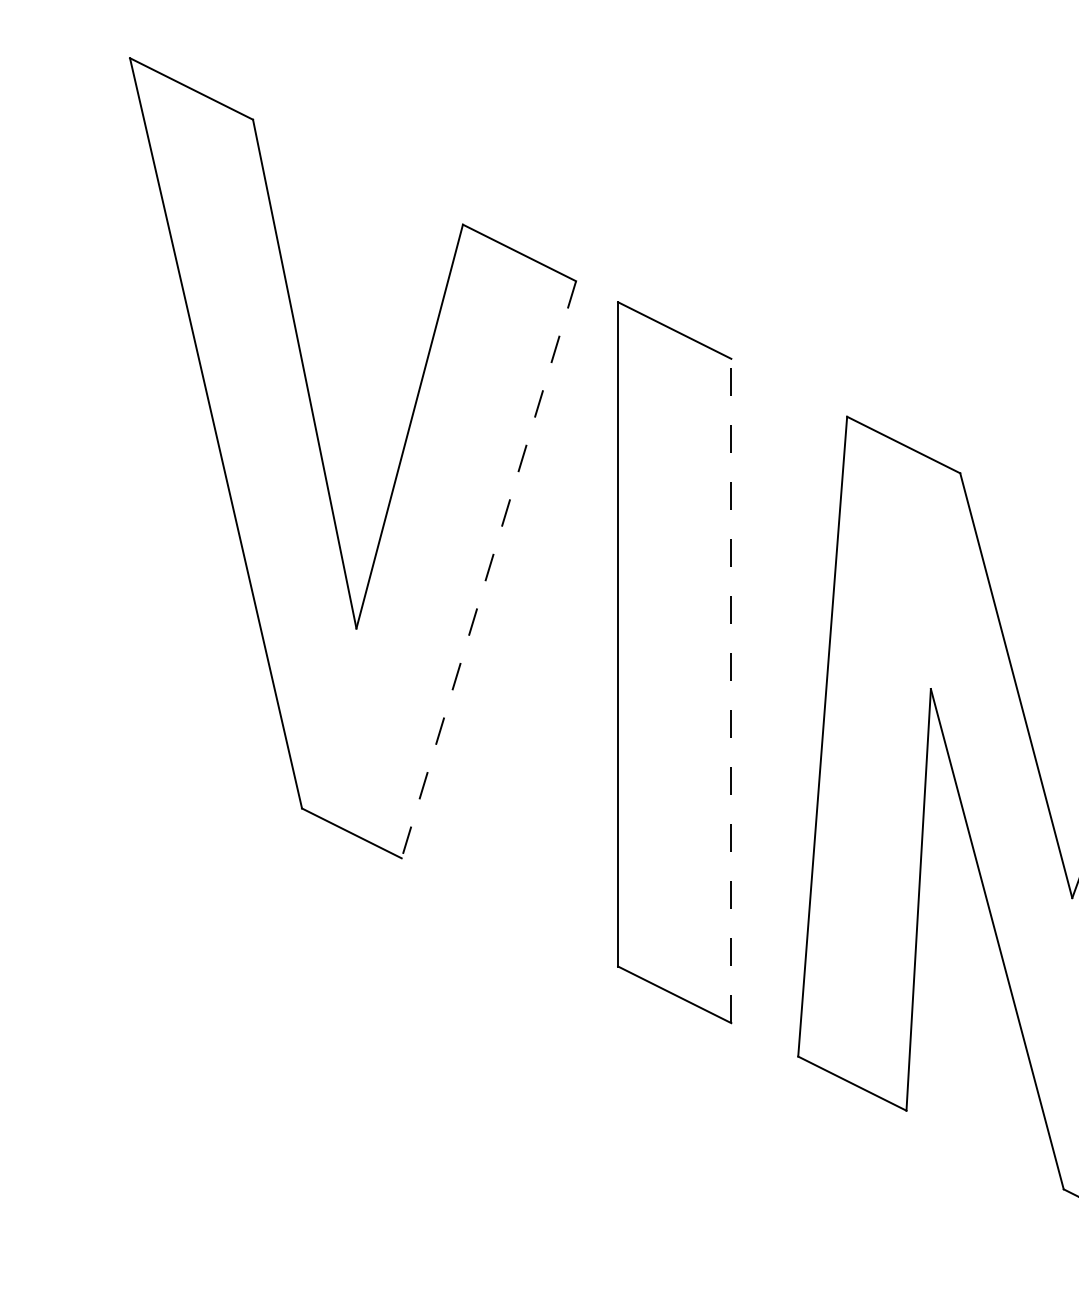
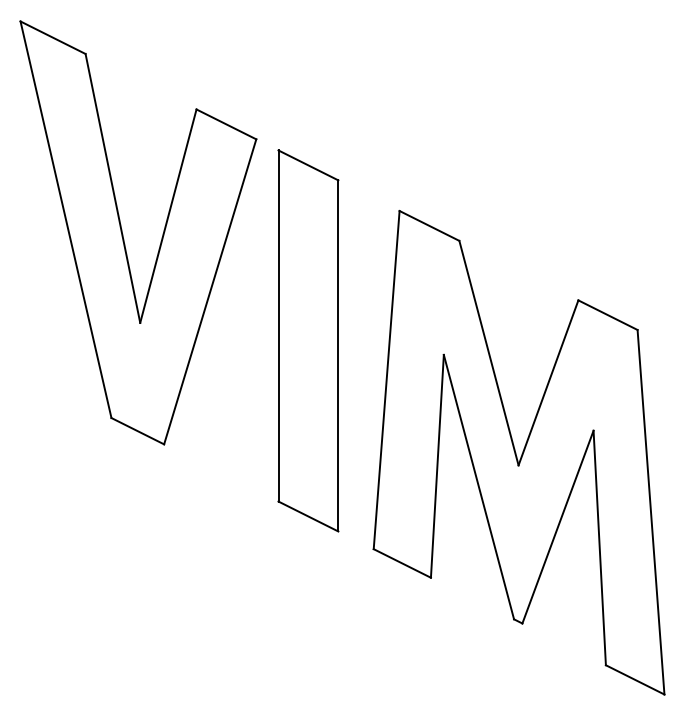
line: (489, 570) -> (210, 292), dashed -> solid
line: (731, 690) -> (338, 355), dashed -> solid

